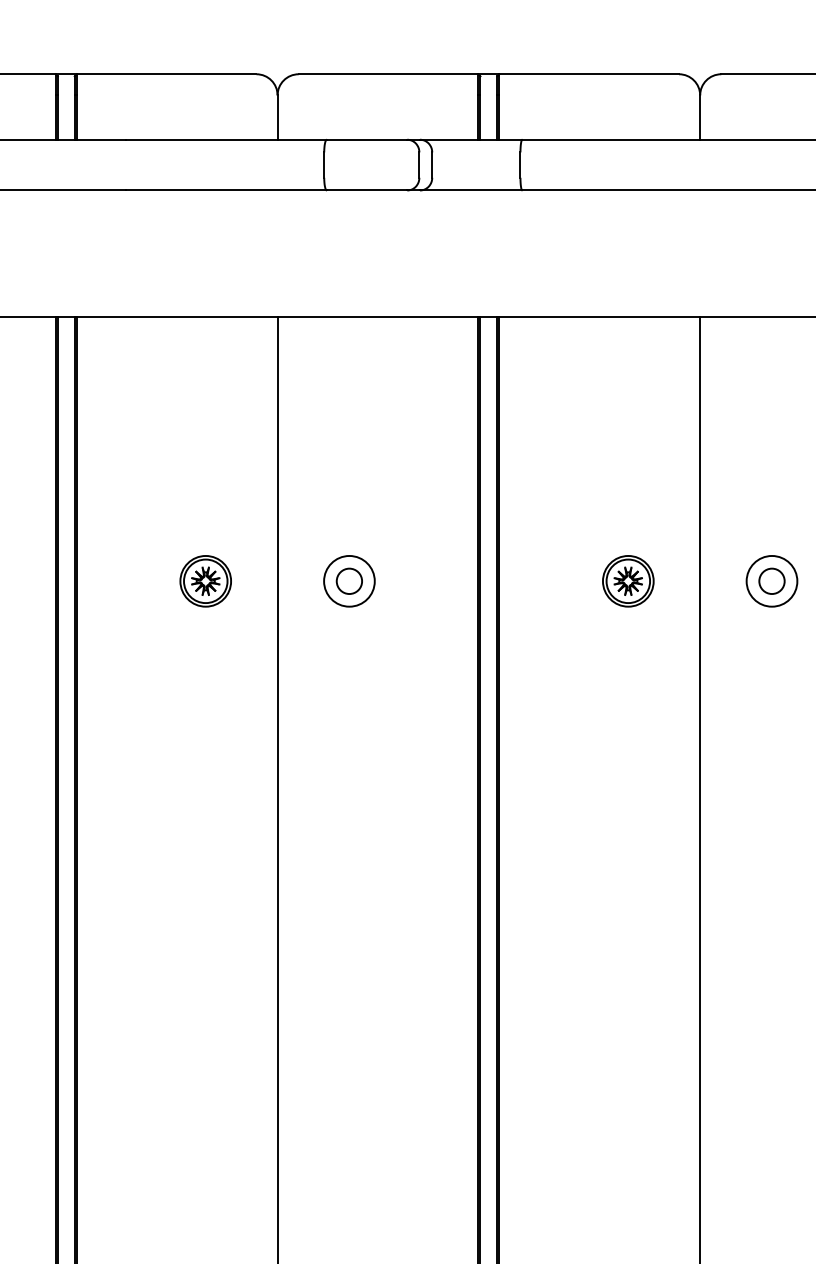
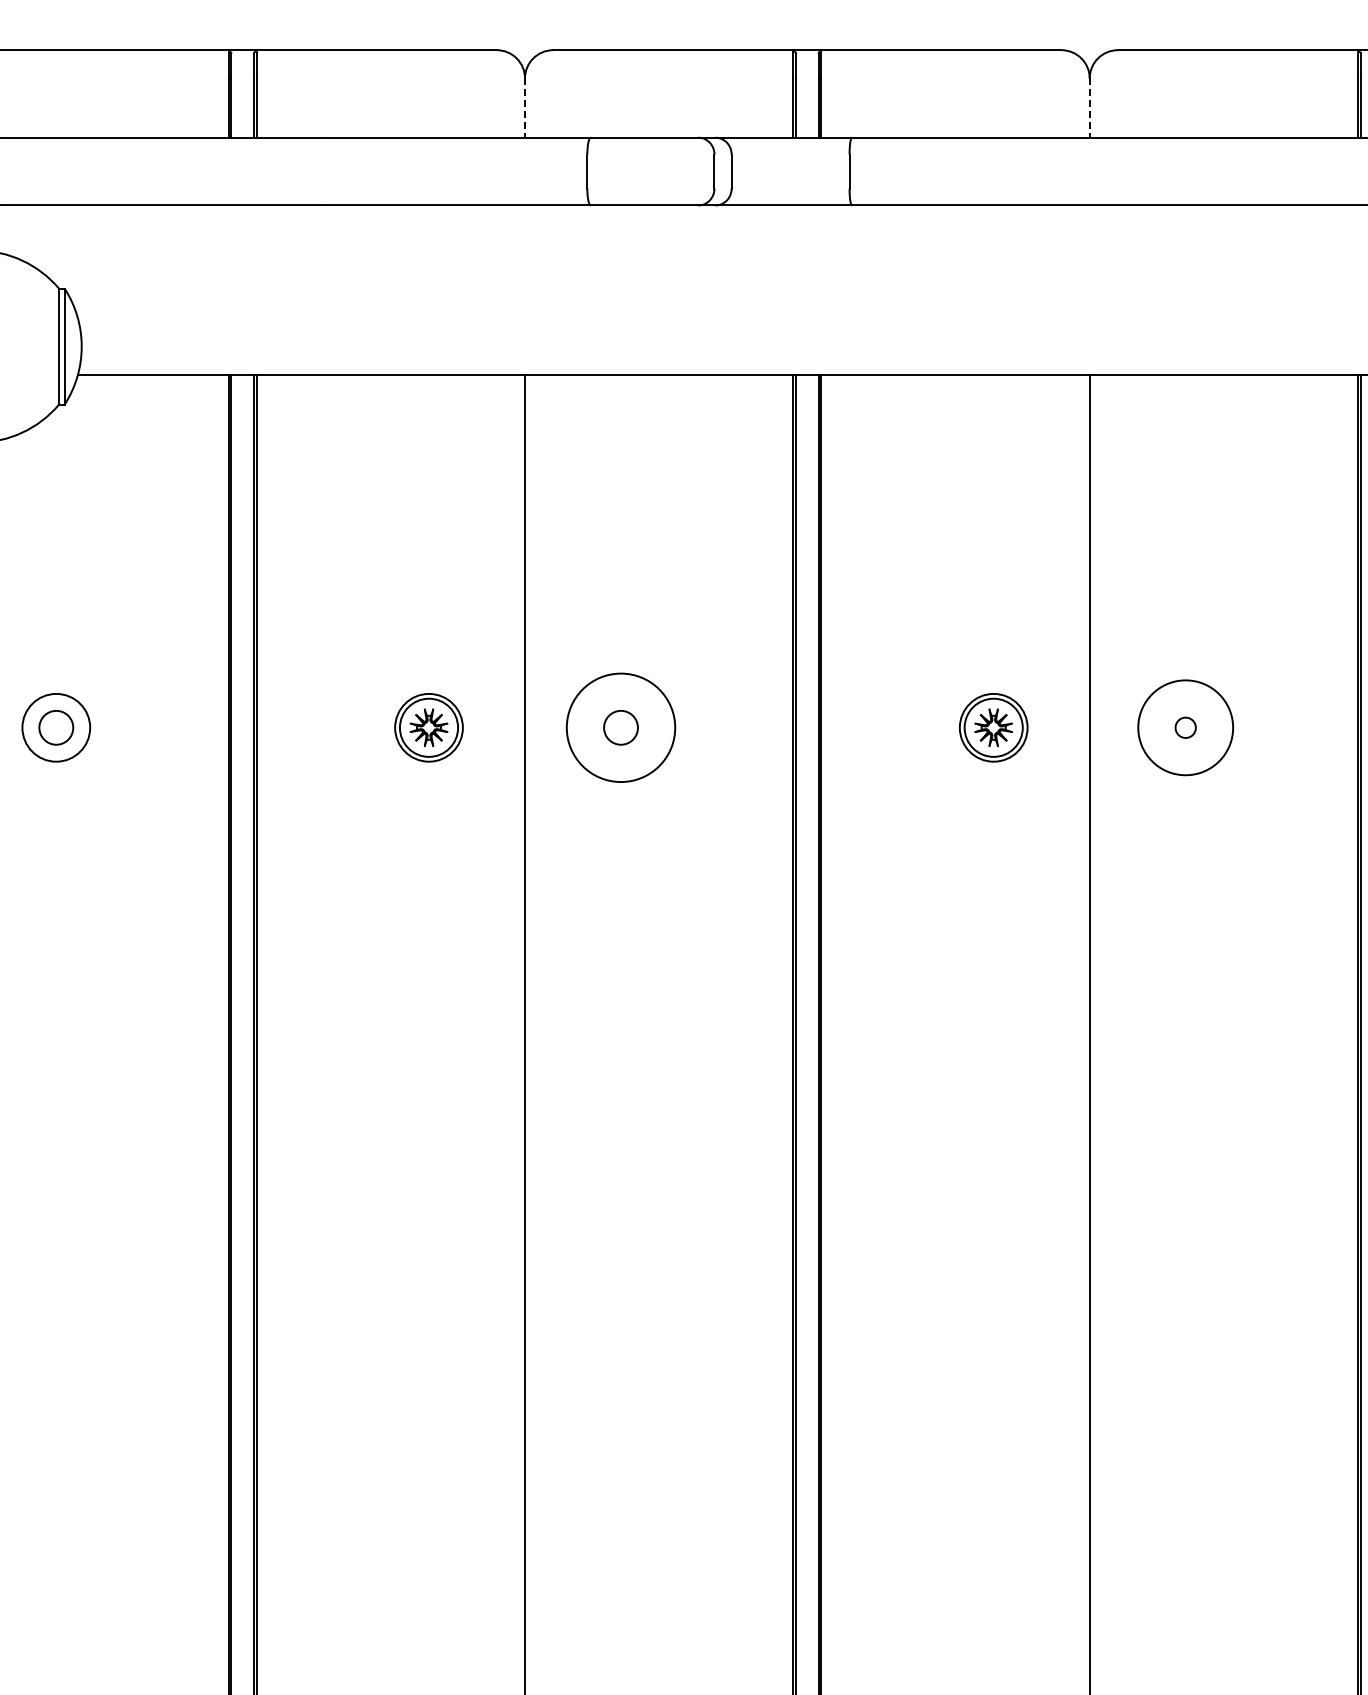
line: (277, 117) -> (525, 108), solid -> dashed
line: (700, 117) -> (1089, 108), solid -> dashed
circle: (349, 581) -> (620, 727), size x1.6
circle: (771, 581) -> (1185, 727), size x0.6
circle: (771, 581) -> (1185, 727), size x1.4

